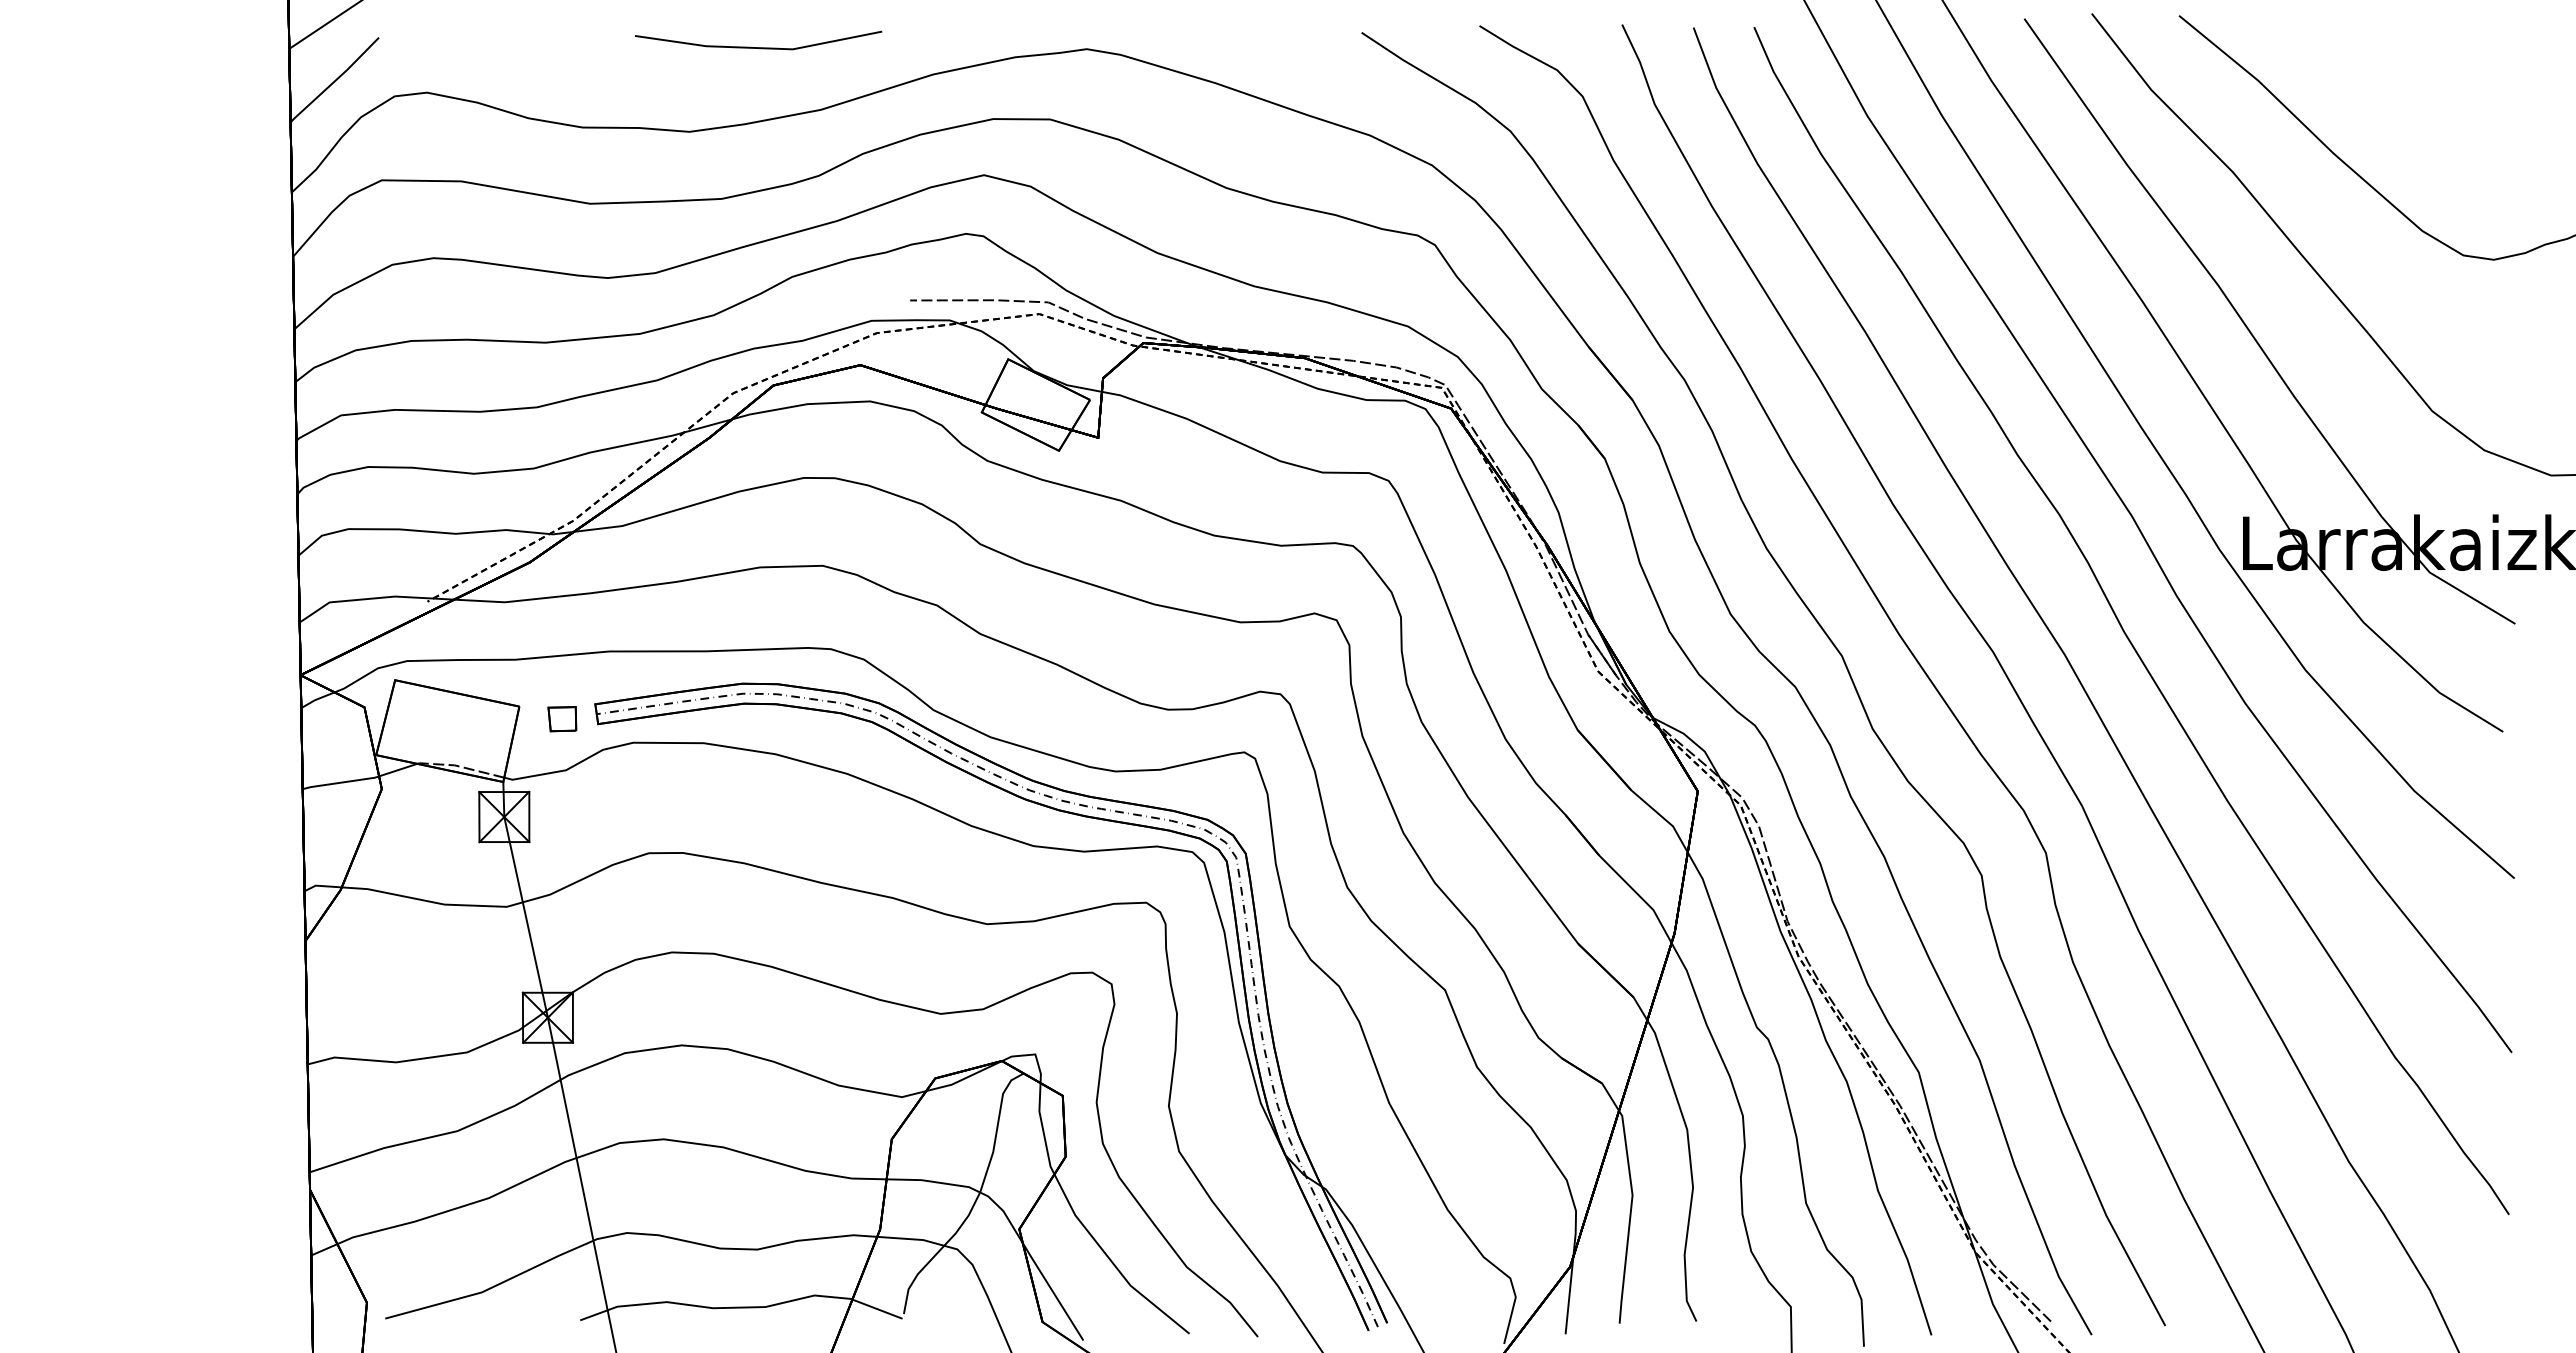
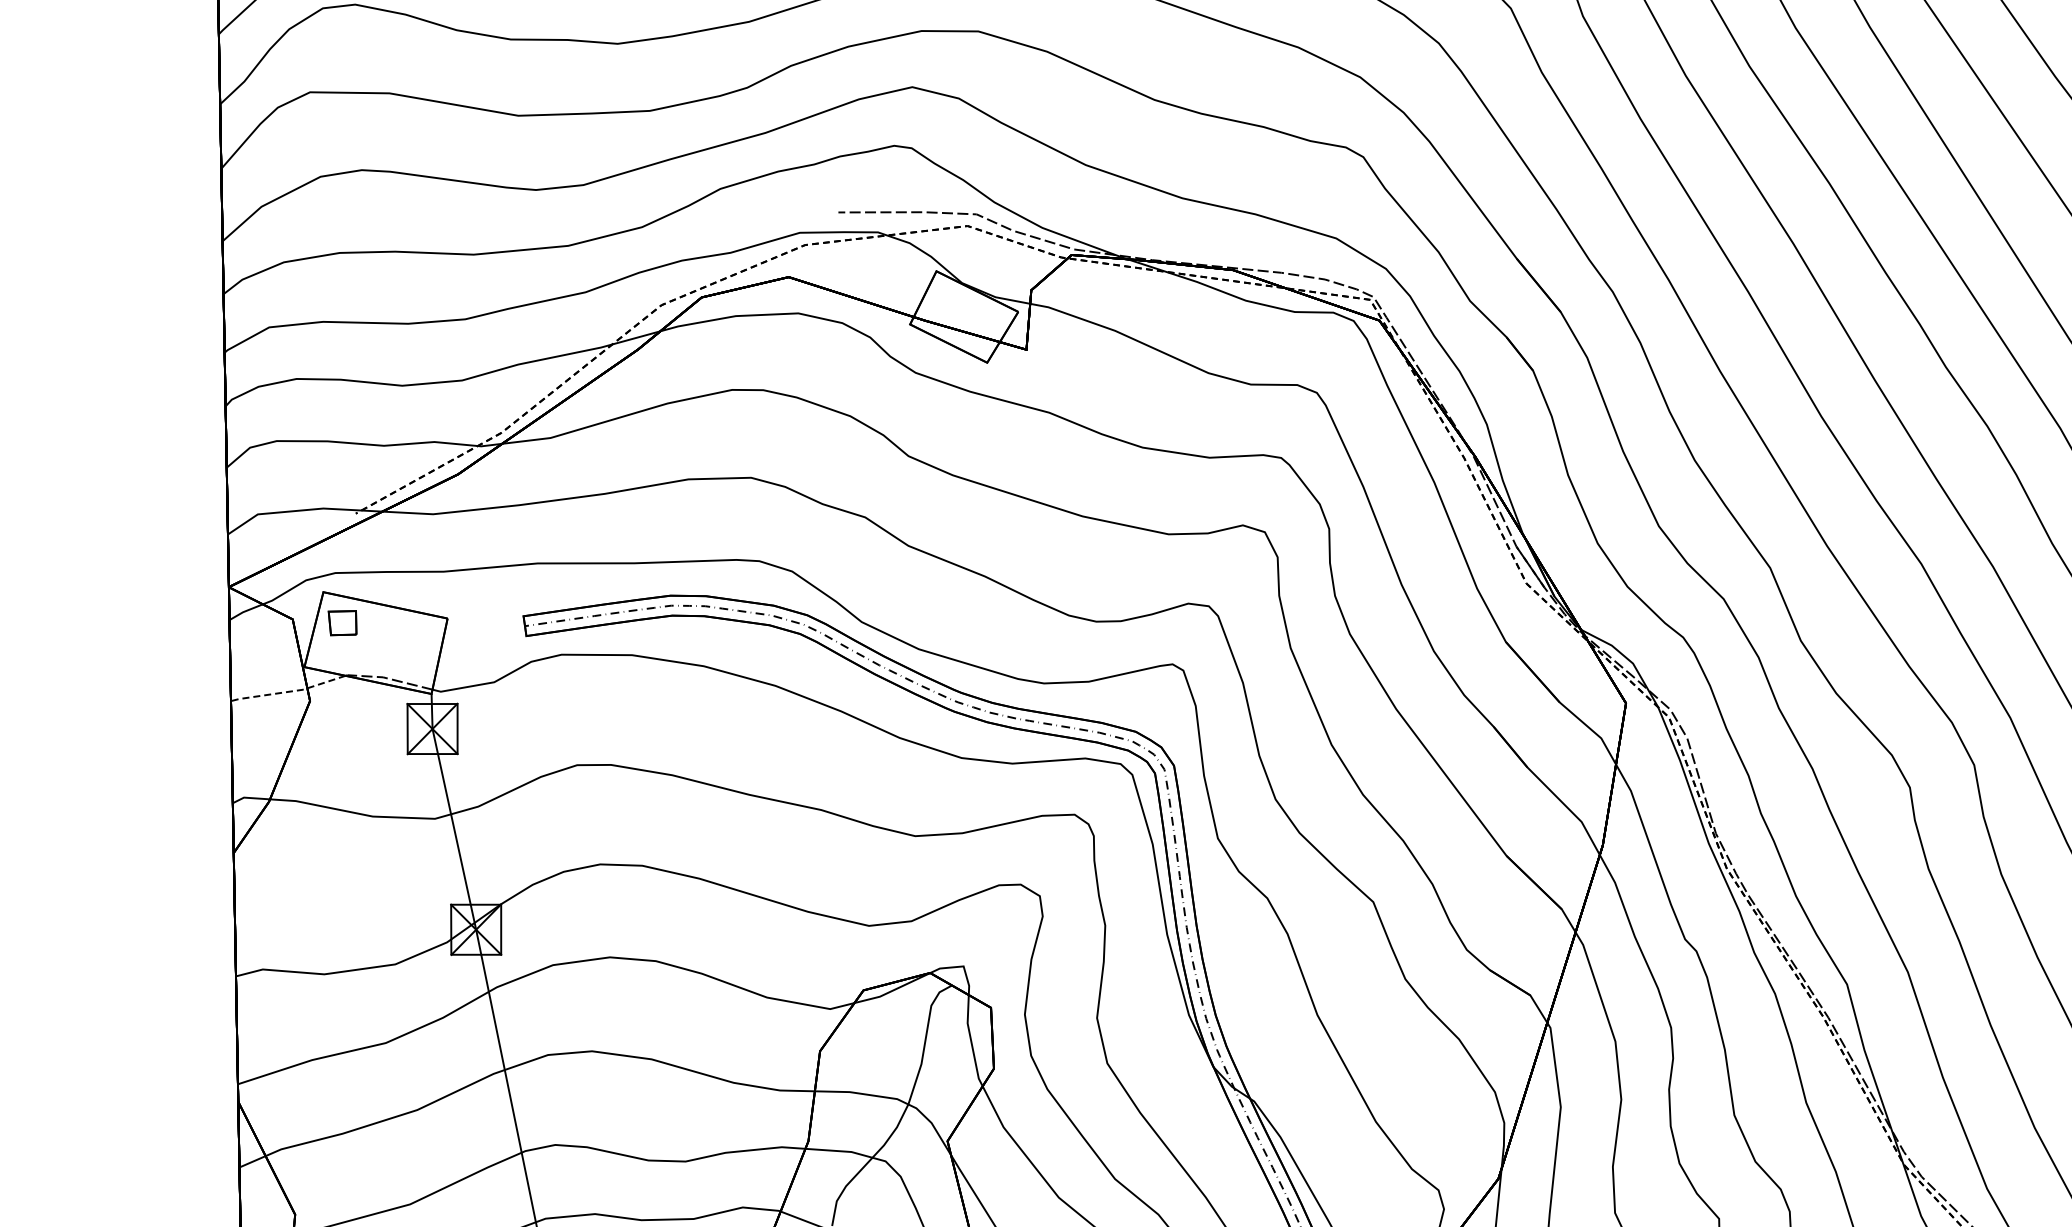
part: (562, 719) -> (342, 623), moved
line: (360, 779) -> (288, 691), solid -> dashed

